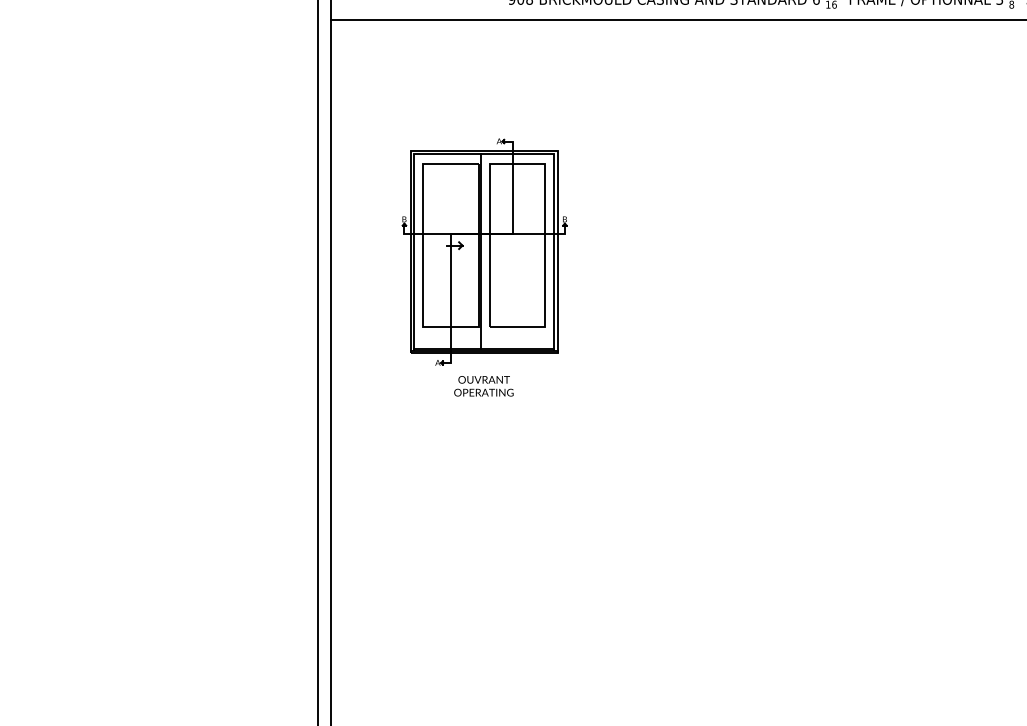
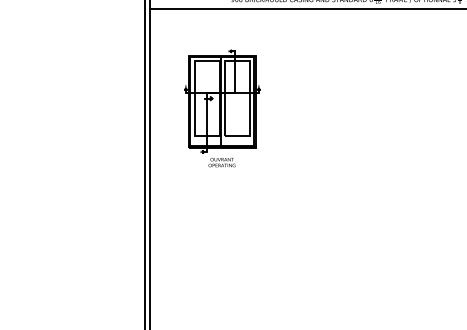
part: (484, 267) -> (222, 108), moved

